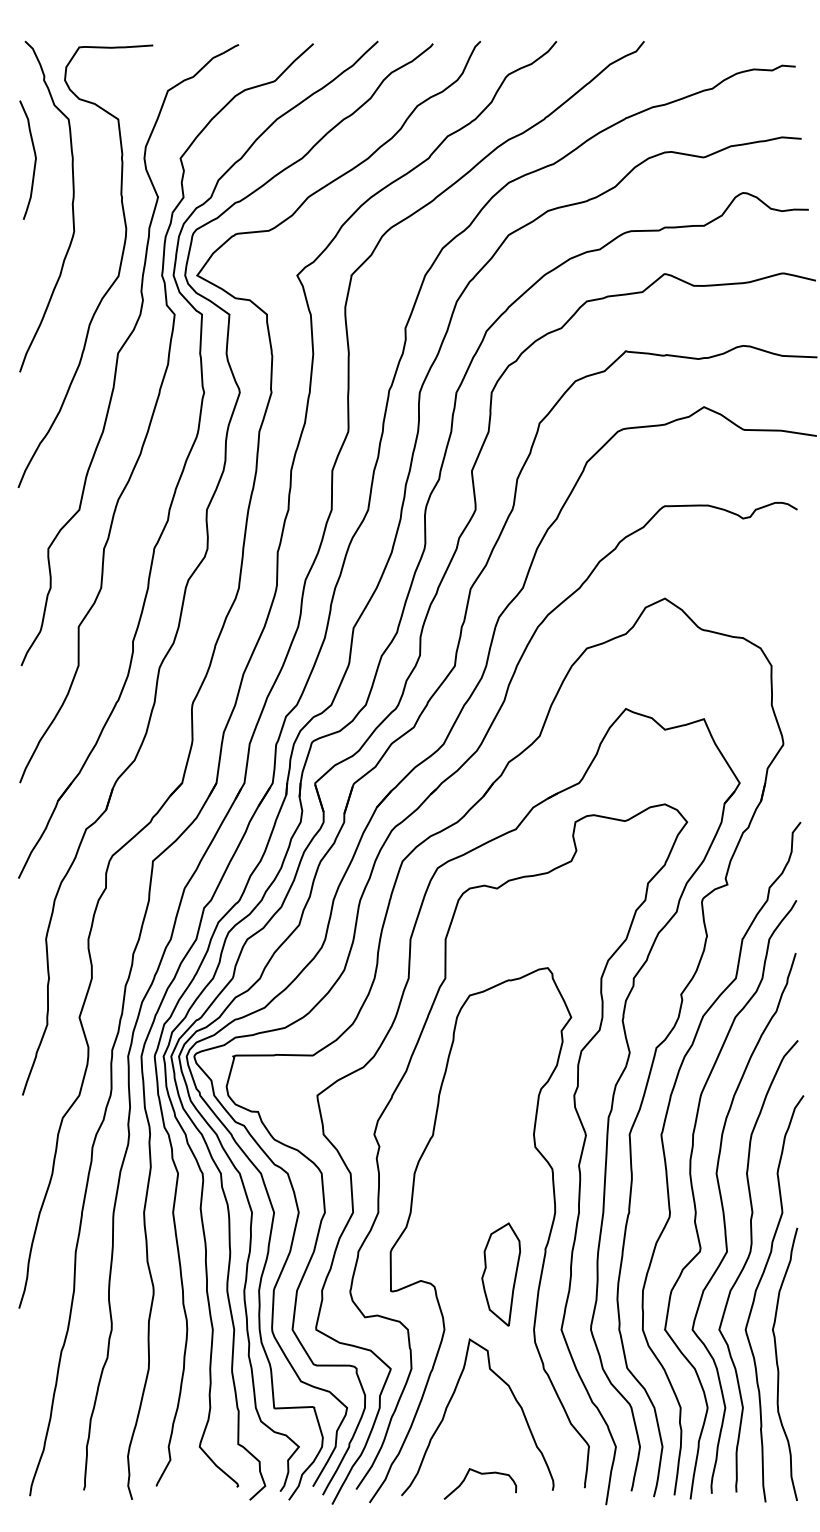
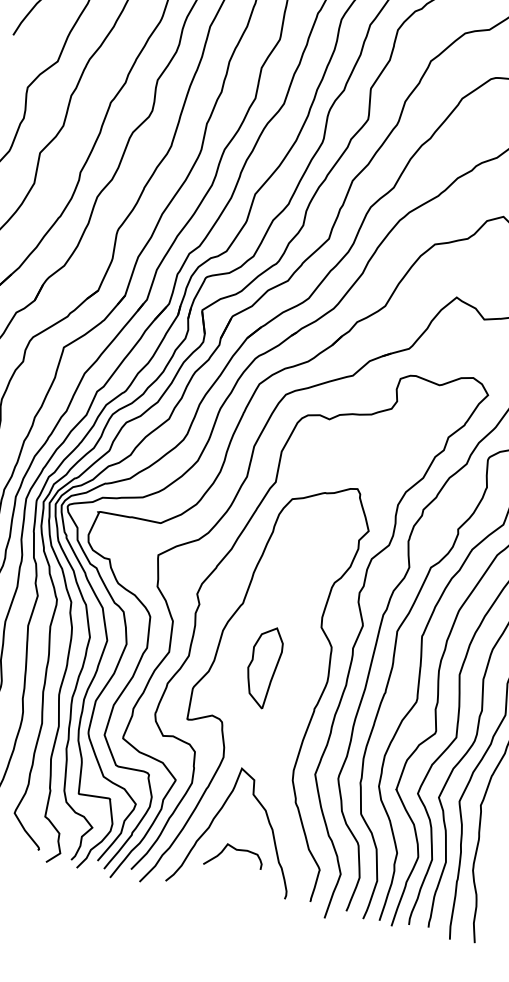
part: (501, 1274) -> (263, 667), moved
curve: (480, 1474) -> (235, 850), moved

